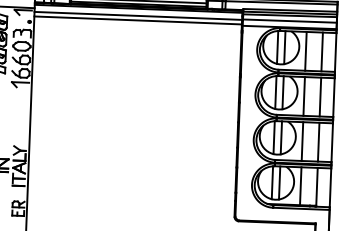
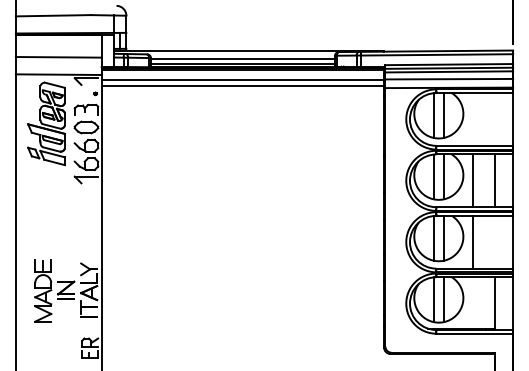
line: (305, 51) -> (472, 119), removed
line: (322, 52) -> (494, 119), removed
line: (318, 141) -> (494, 241), removed
line: (300, 185) -> (472, 302), removed

